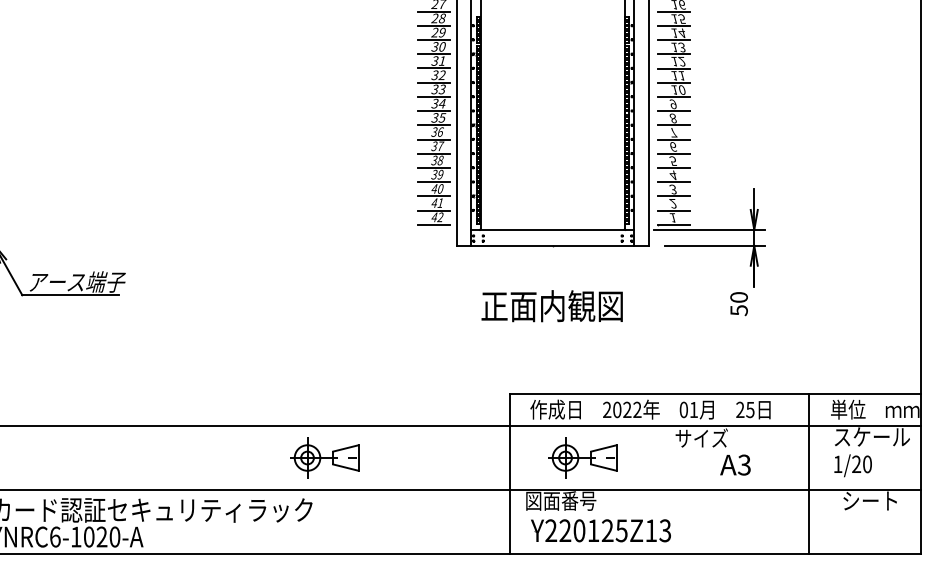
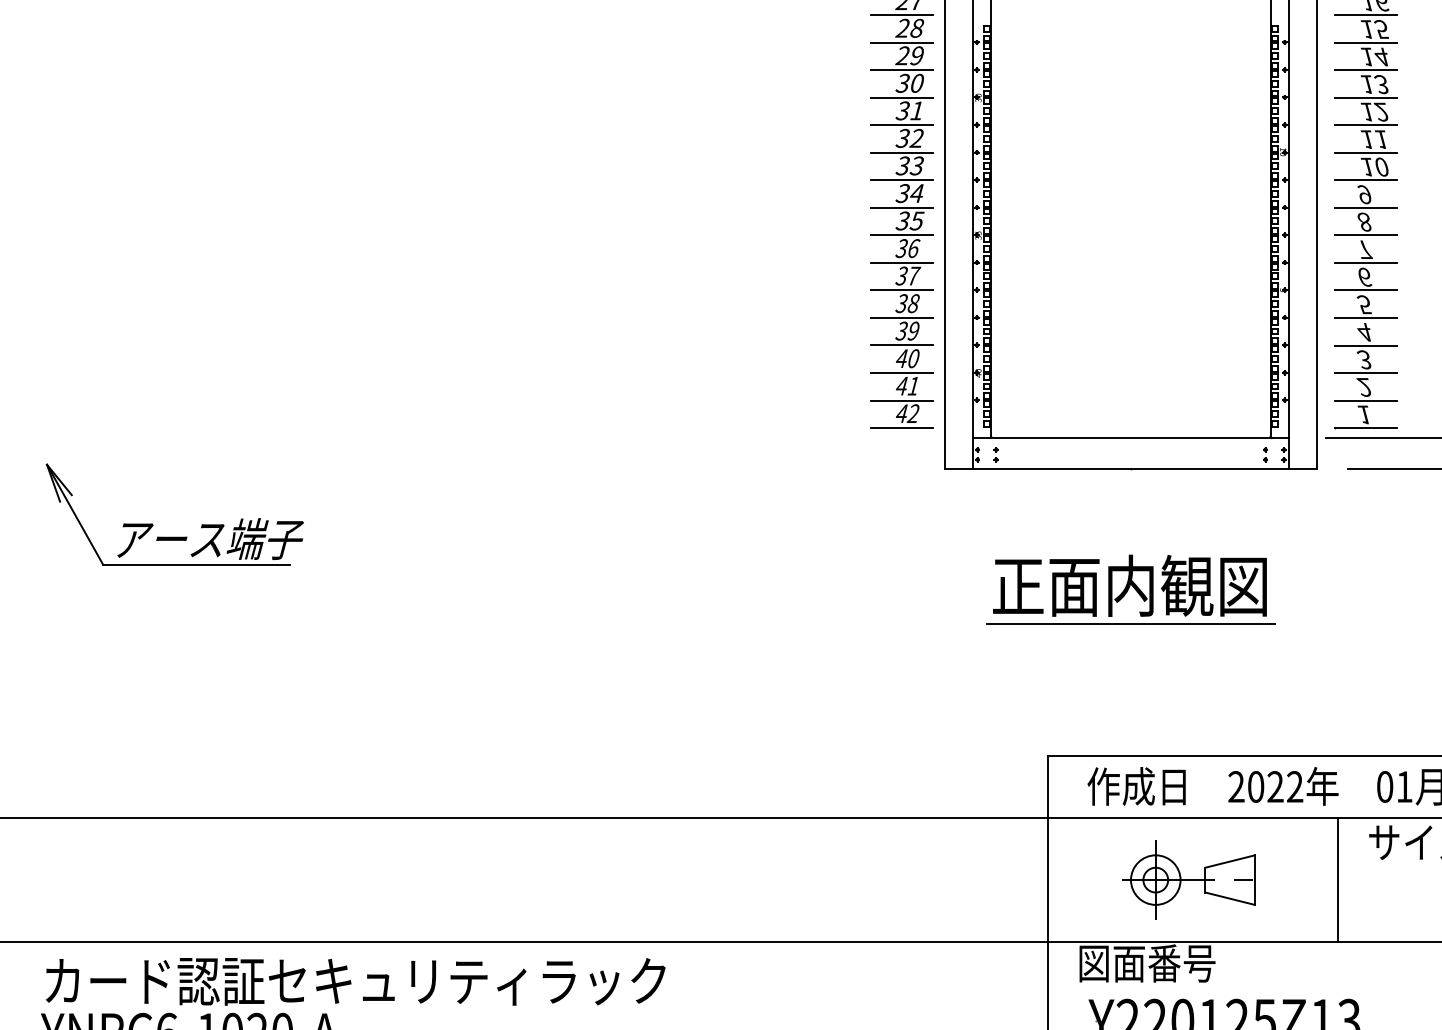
line: (552, 325) -> (1130, 623), added
part: (324, 457) -> (688, 879), removed
line: (659, 457) -> (1337, 879), added

